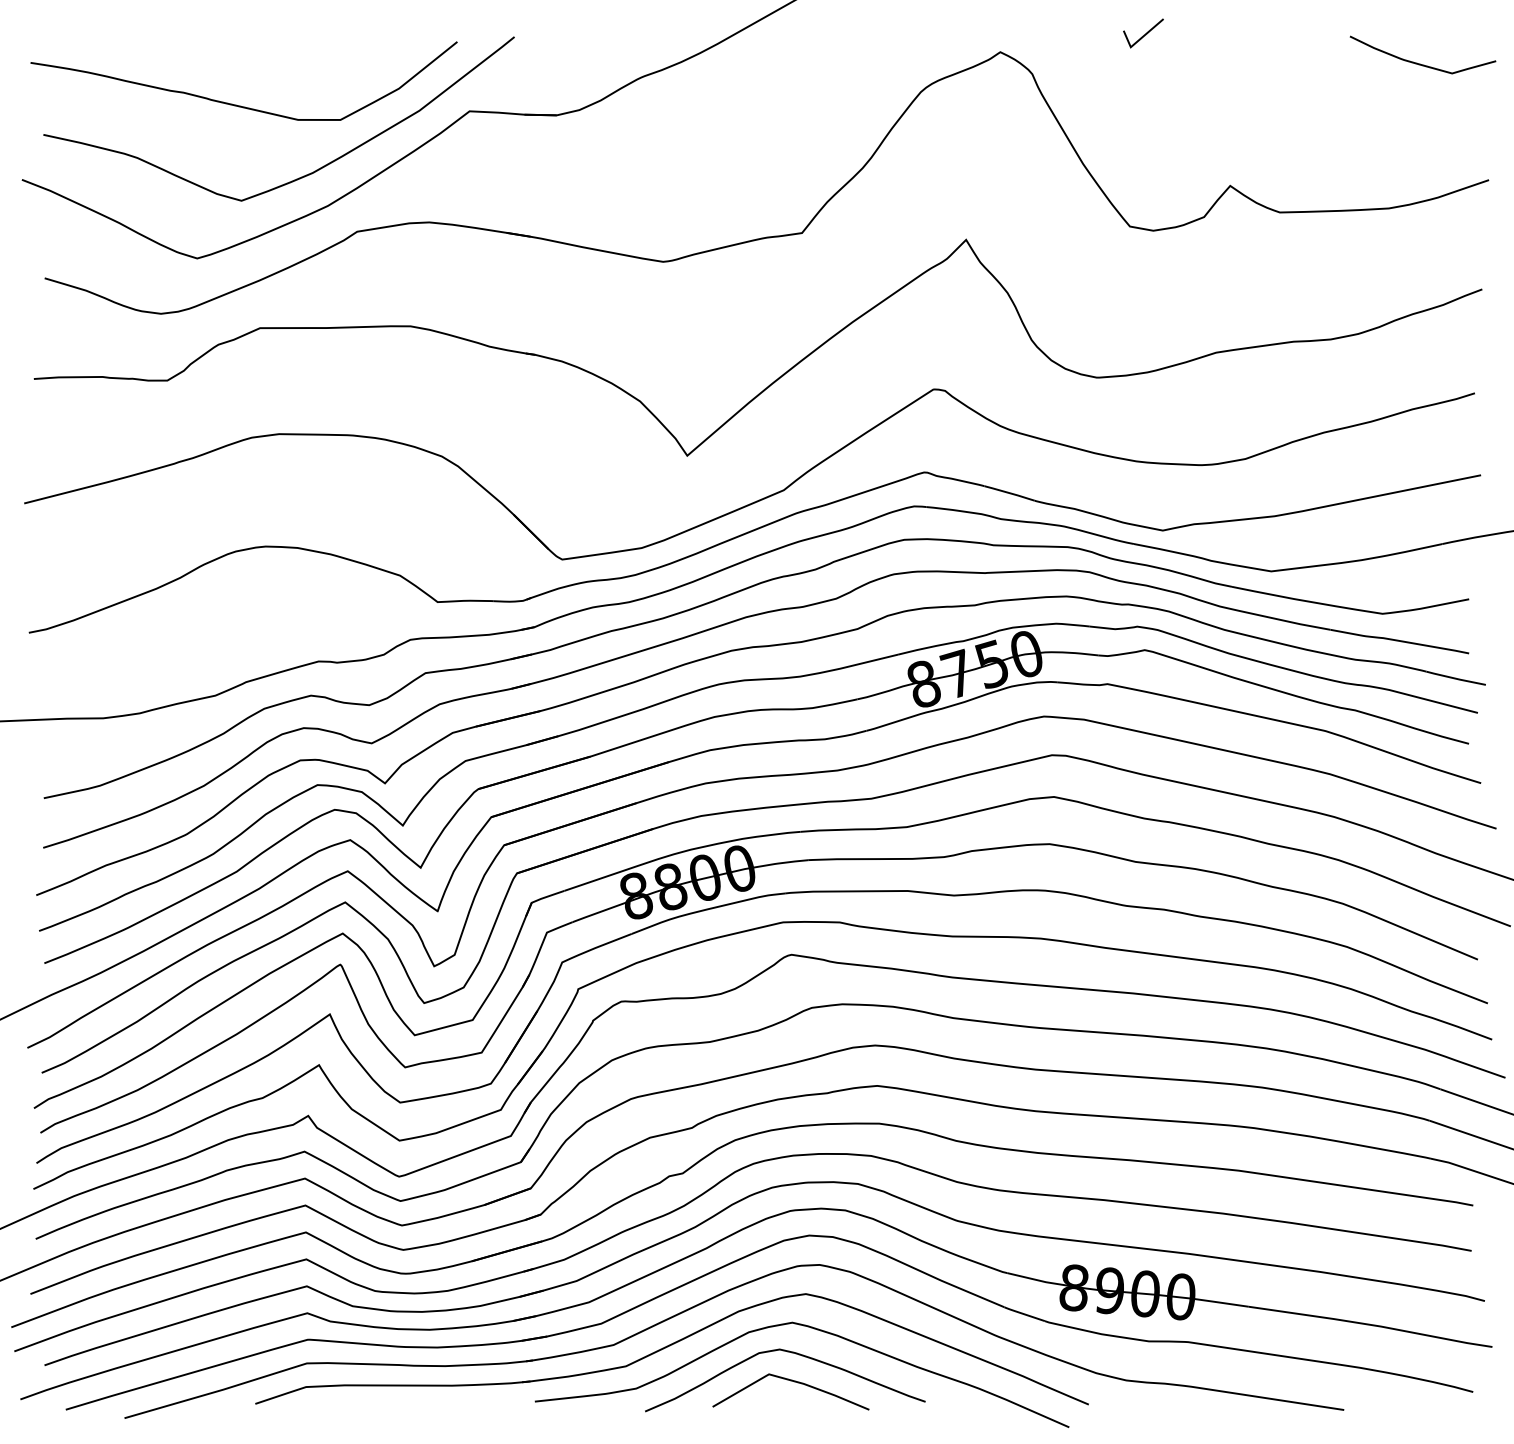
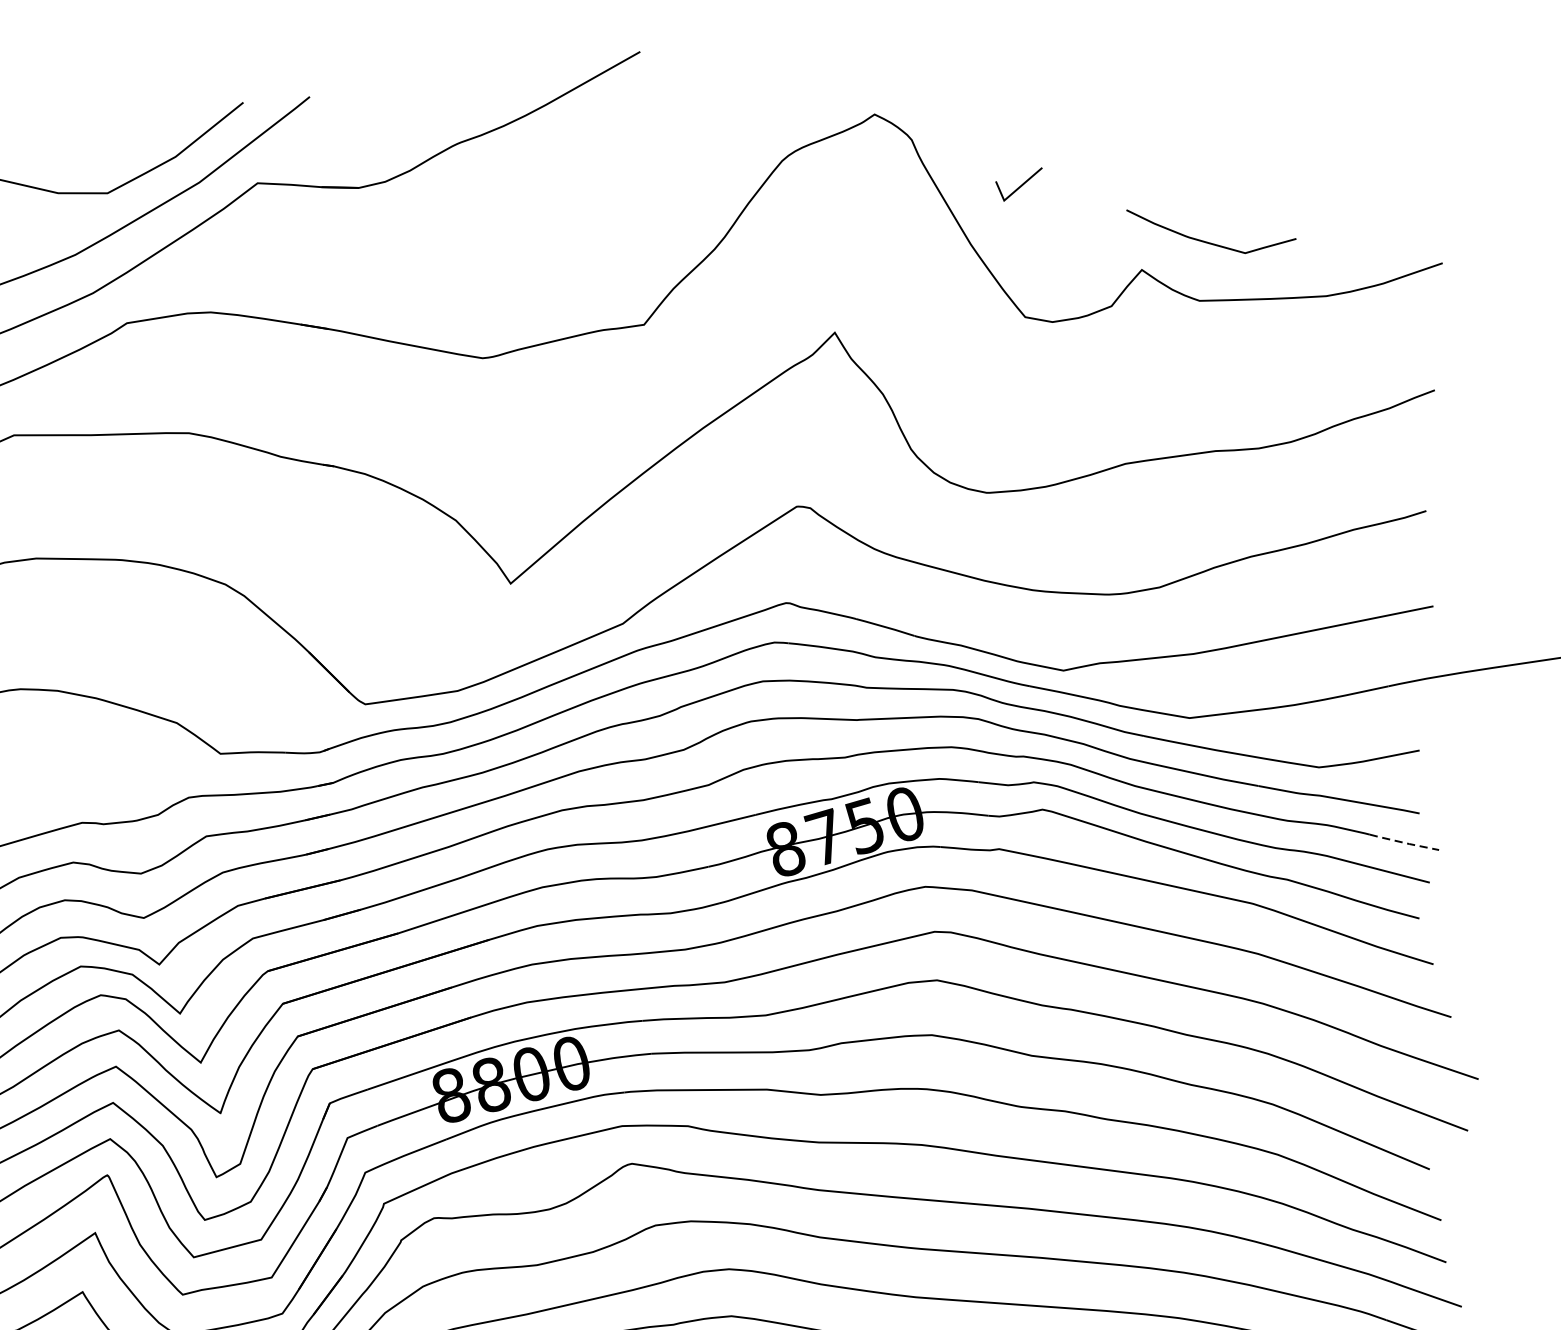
line: (1144, 34) -> (1020, 185), moved
curve: (1420, 63) -> (1208, 241), moved
line: (1456, 678) -> (1404, 842), solid -> dashed

